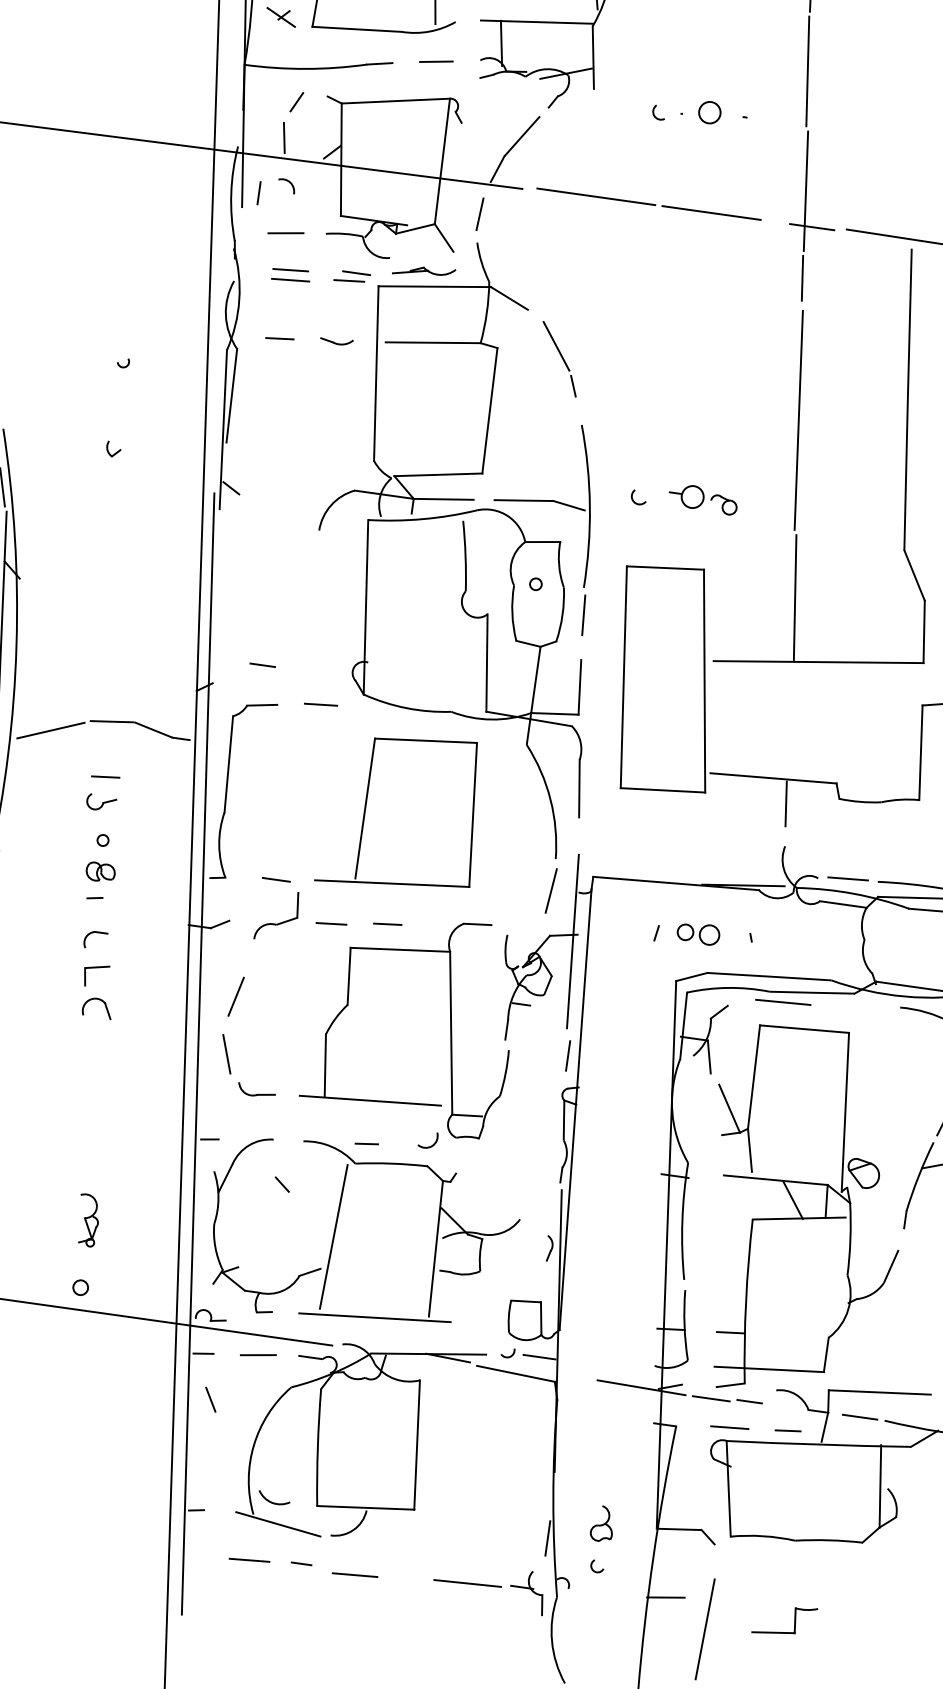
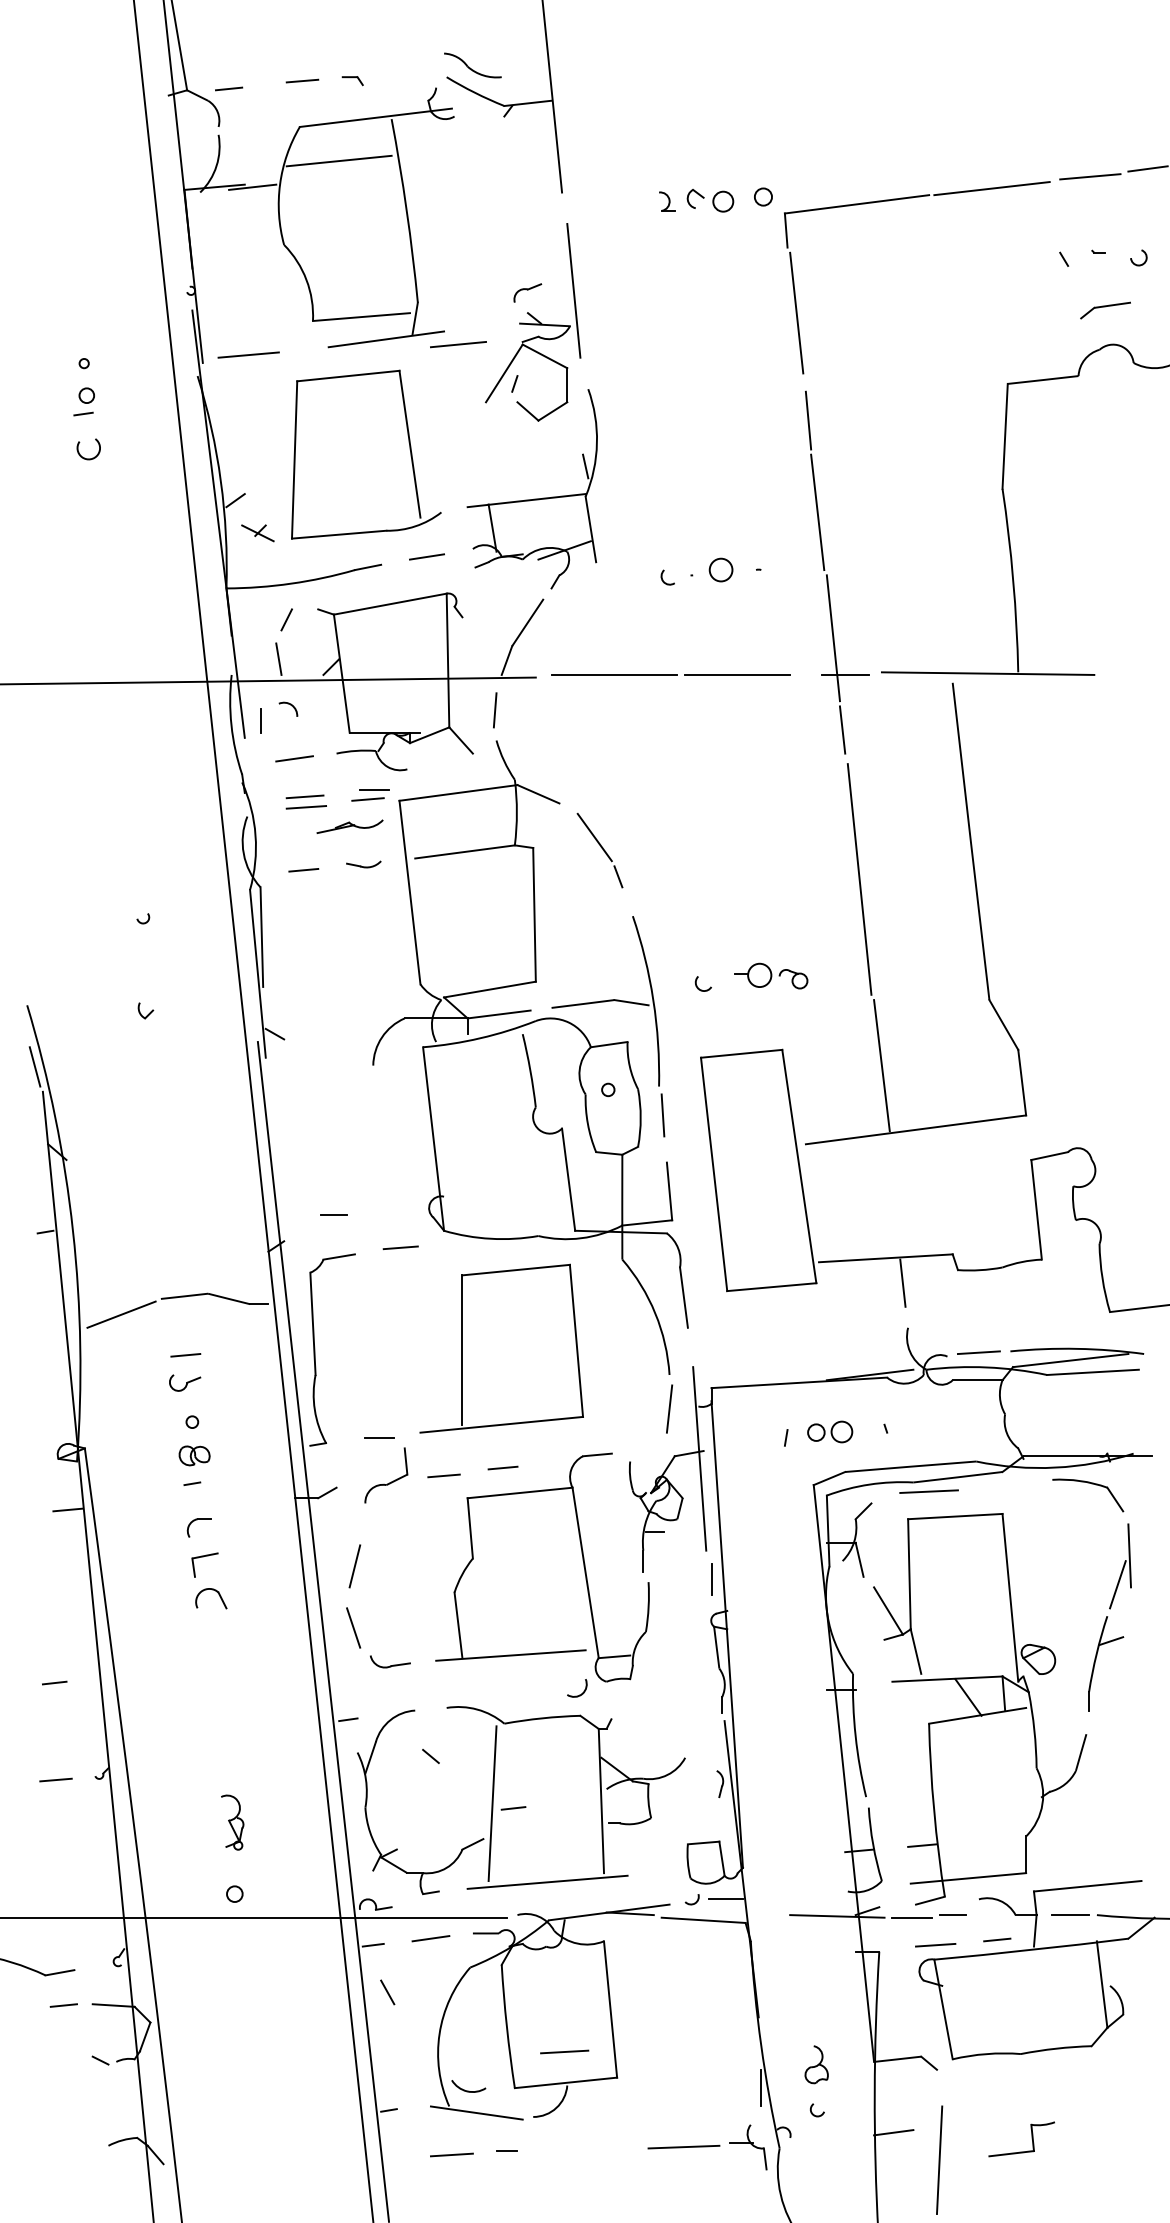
part: (423, 271) -> (349, 826), moved
line: (366, 1144) -> (513, 1808), moved
line: (354, 1574) -> (564, 2051), moved

